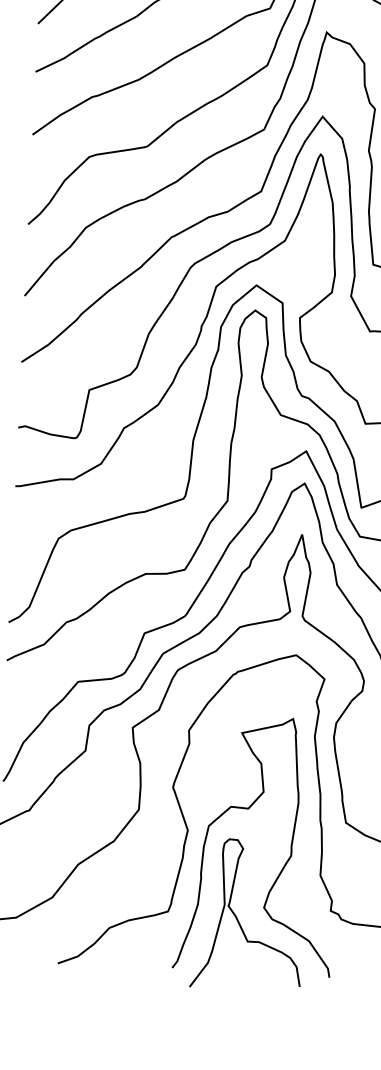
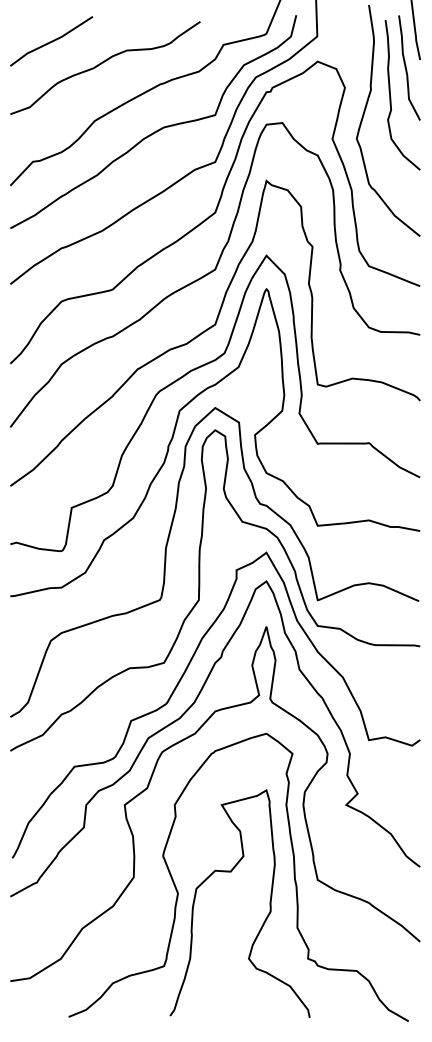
curve: (238, 918) -> (226, 969), removed

